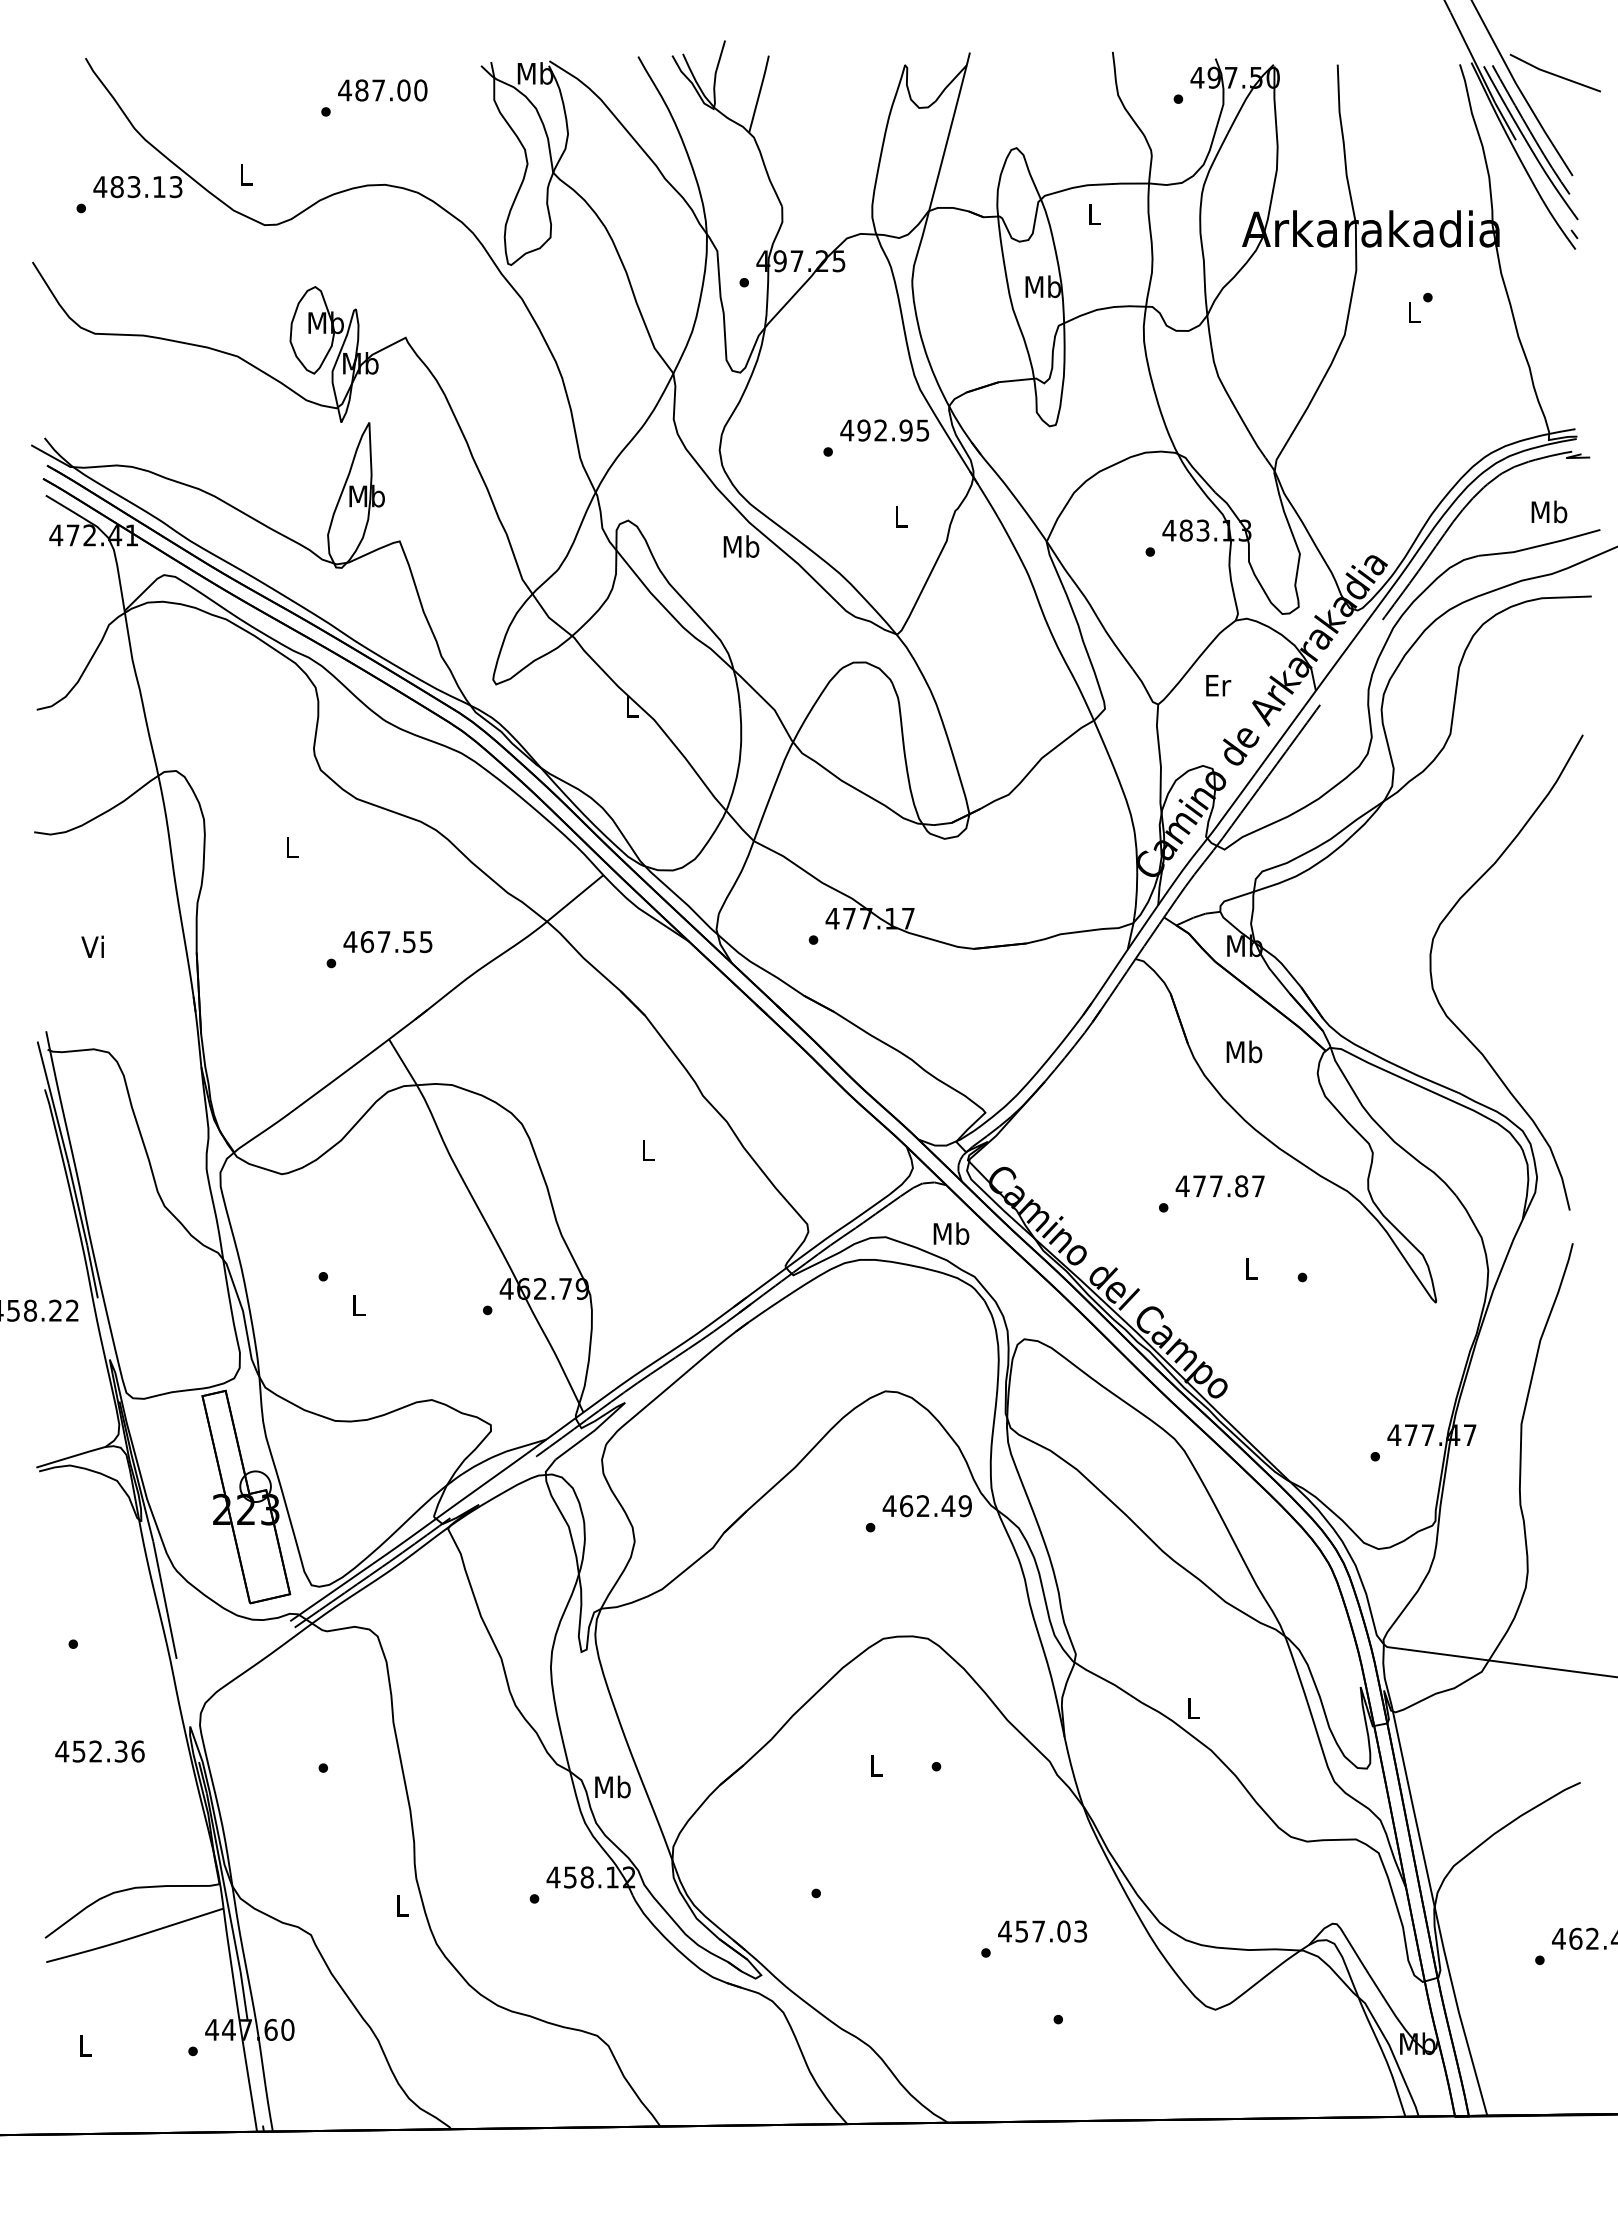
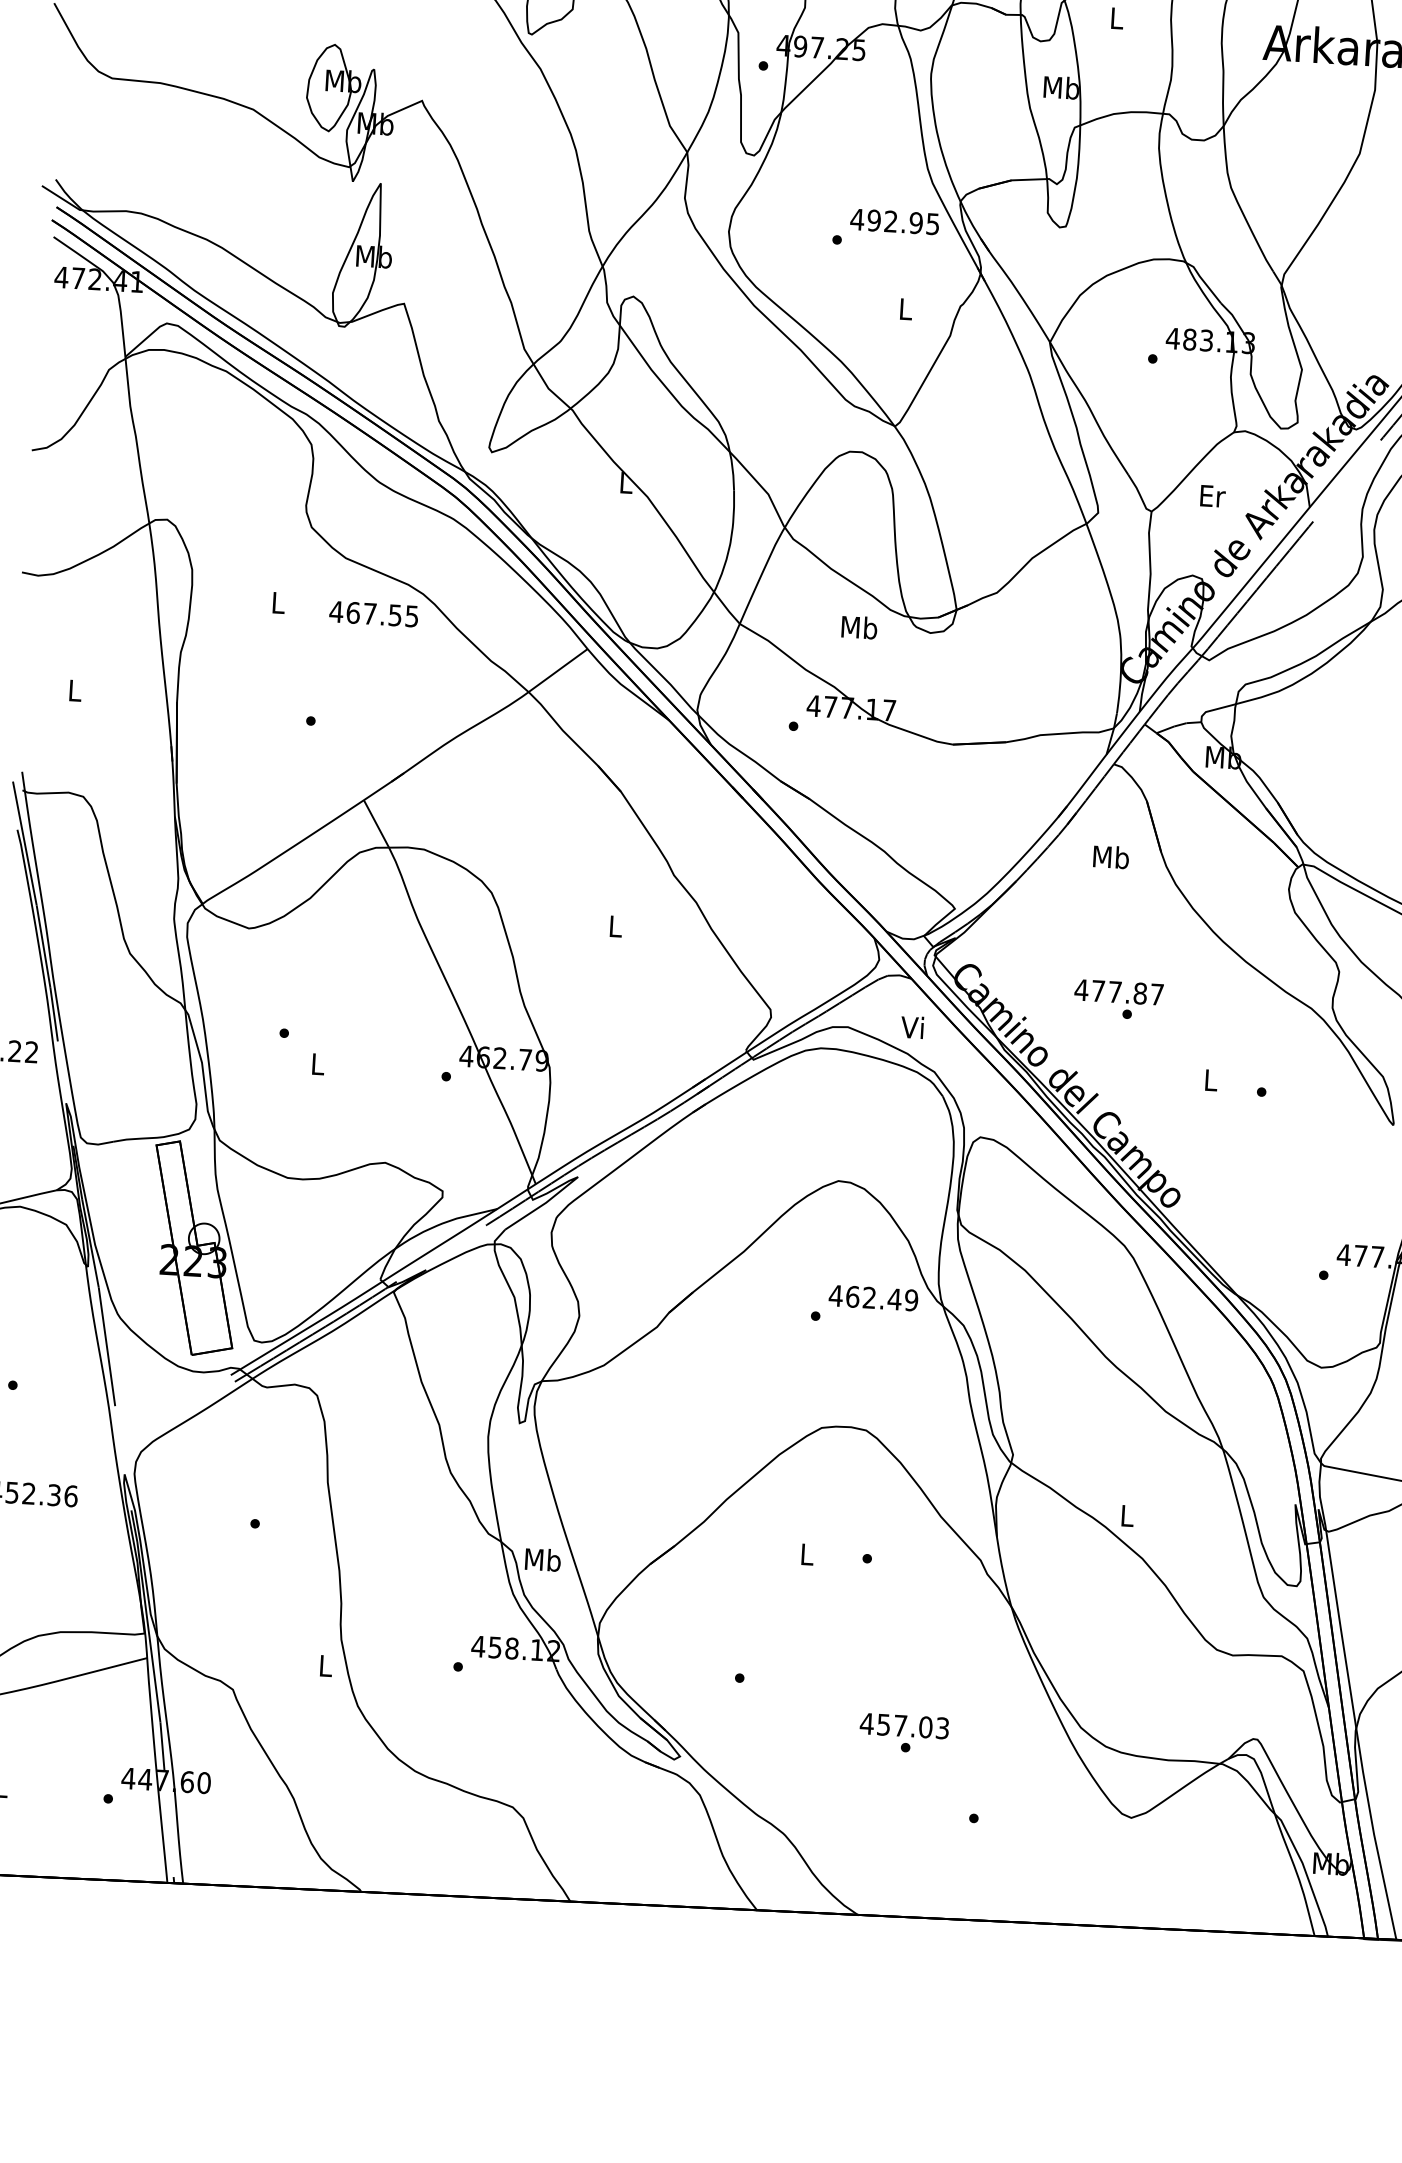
text: (741, 546) -> (859, 627), moved
text: (387, 942) -> (373, 614), moved
text: (92, 946) -> (73, 689), Vi -> L
text: (1244, 1051) -> (1111, 856), moved
text: (1219, 1186) -> (1118, 992), moved
text: (951, 1233) -> (913, 1027), Mb -> Vi
text: (1042, 1931) -> (904, 1726), moved

